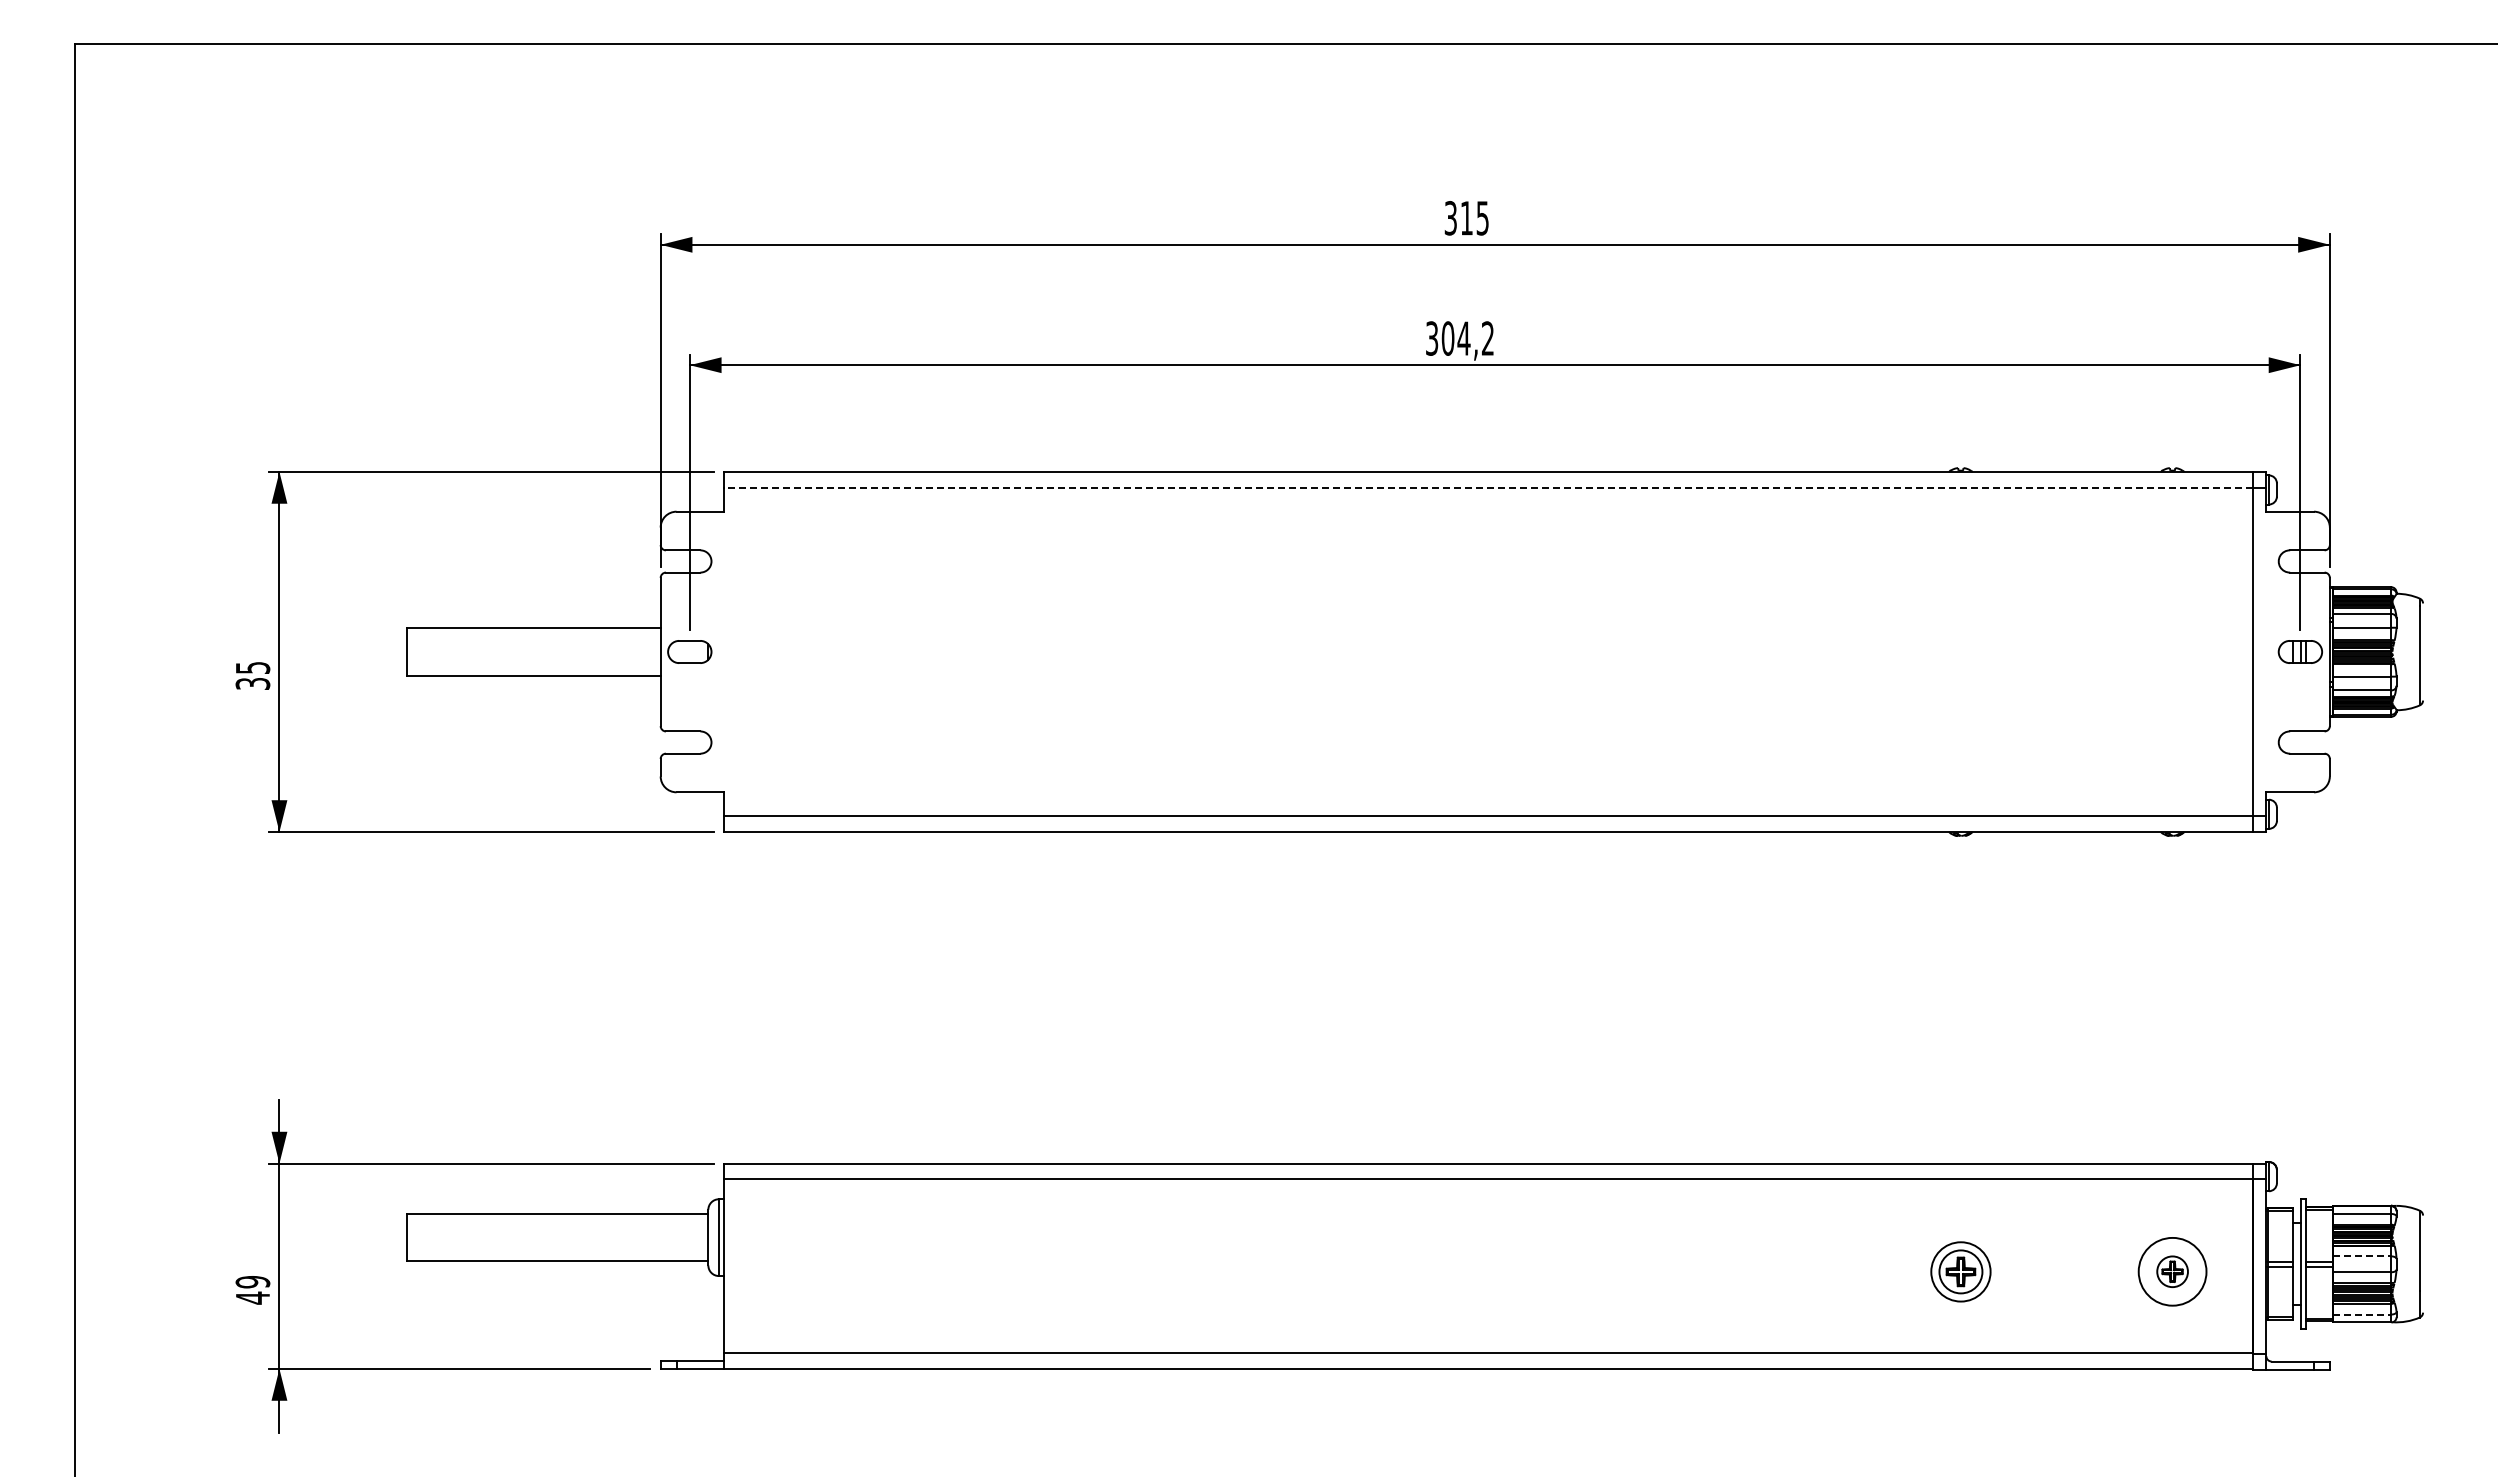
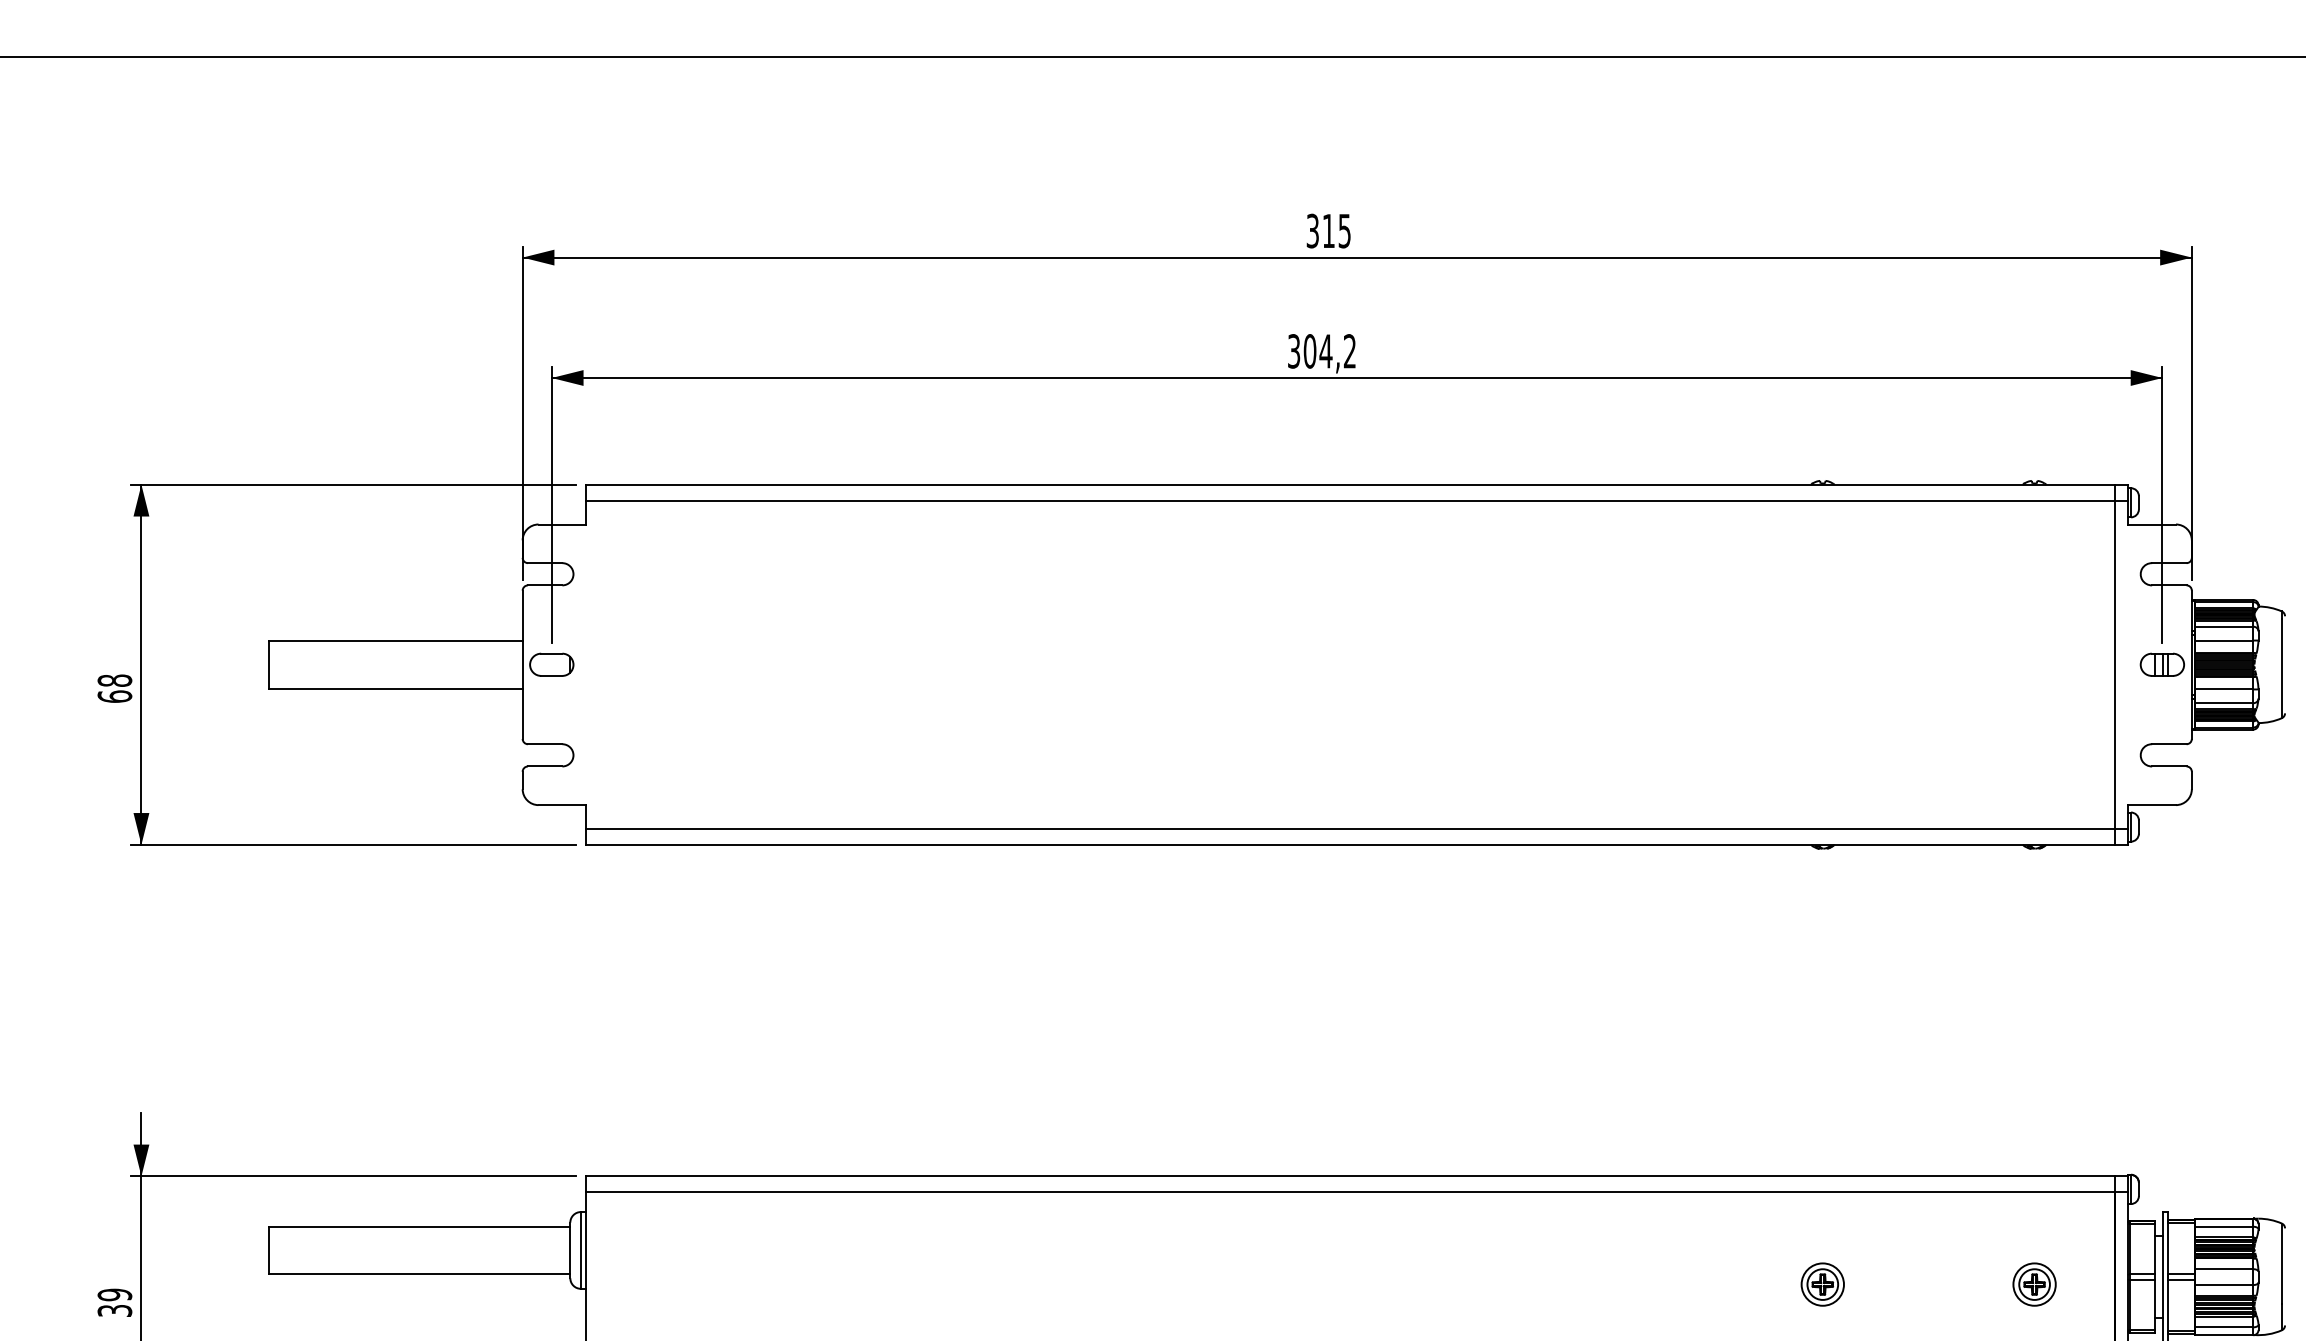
line: (1488, 487) -> (1350, 500), dashed -> solid
text: (252, 675) -> (114, 688), 35 -> 68
line: (2362, 1256) -> (2224, 1269), dashed -> solid
part: (1960, 1271) -> (1822, 1284), size x0.71
circle: (2172, 1271) -> (2034, 1284), size x0.62
text: (252, 1297) -> (114, 1310), 49 -> 39
line: (2362, 1314) -> (2224, 1327), dashed -> solid

